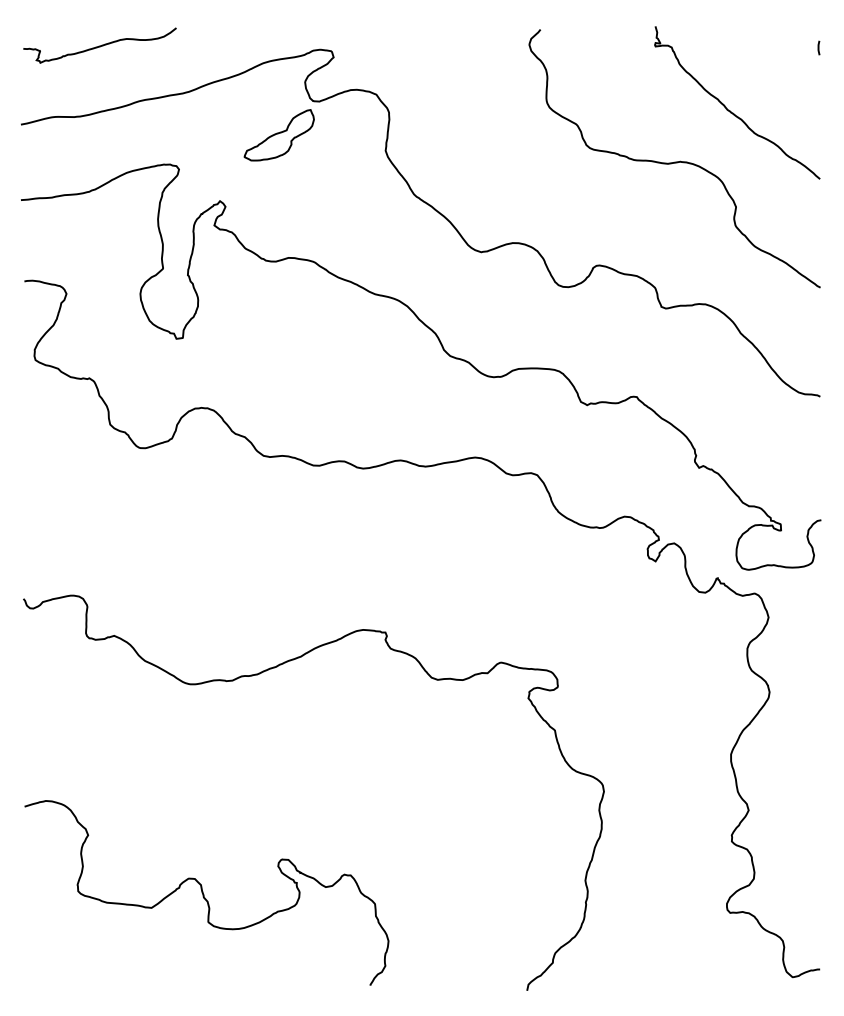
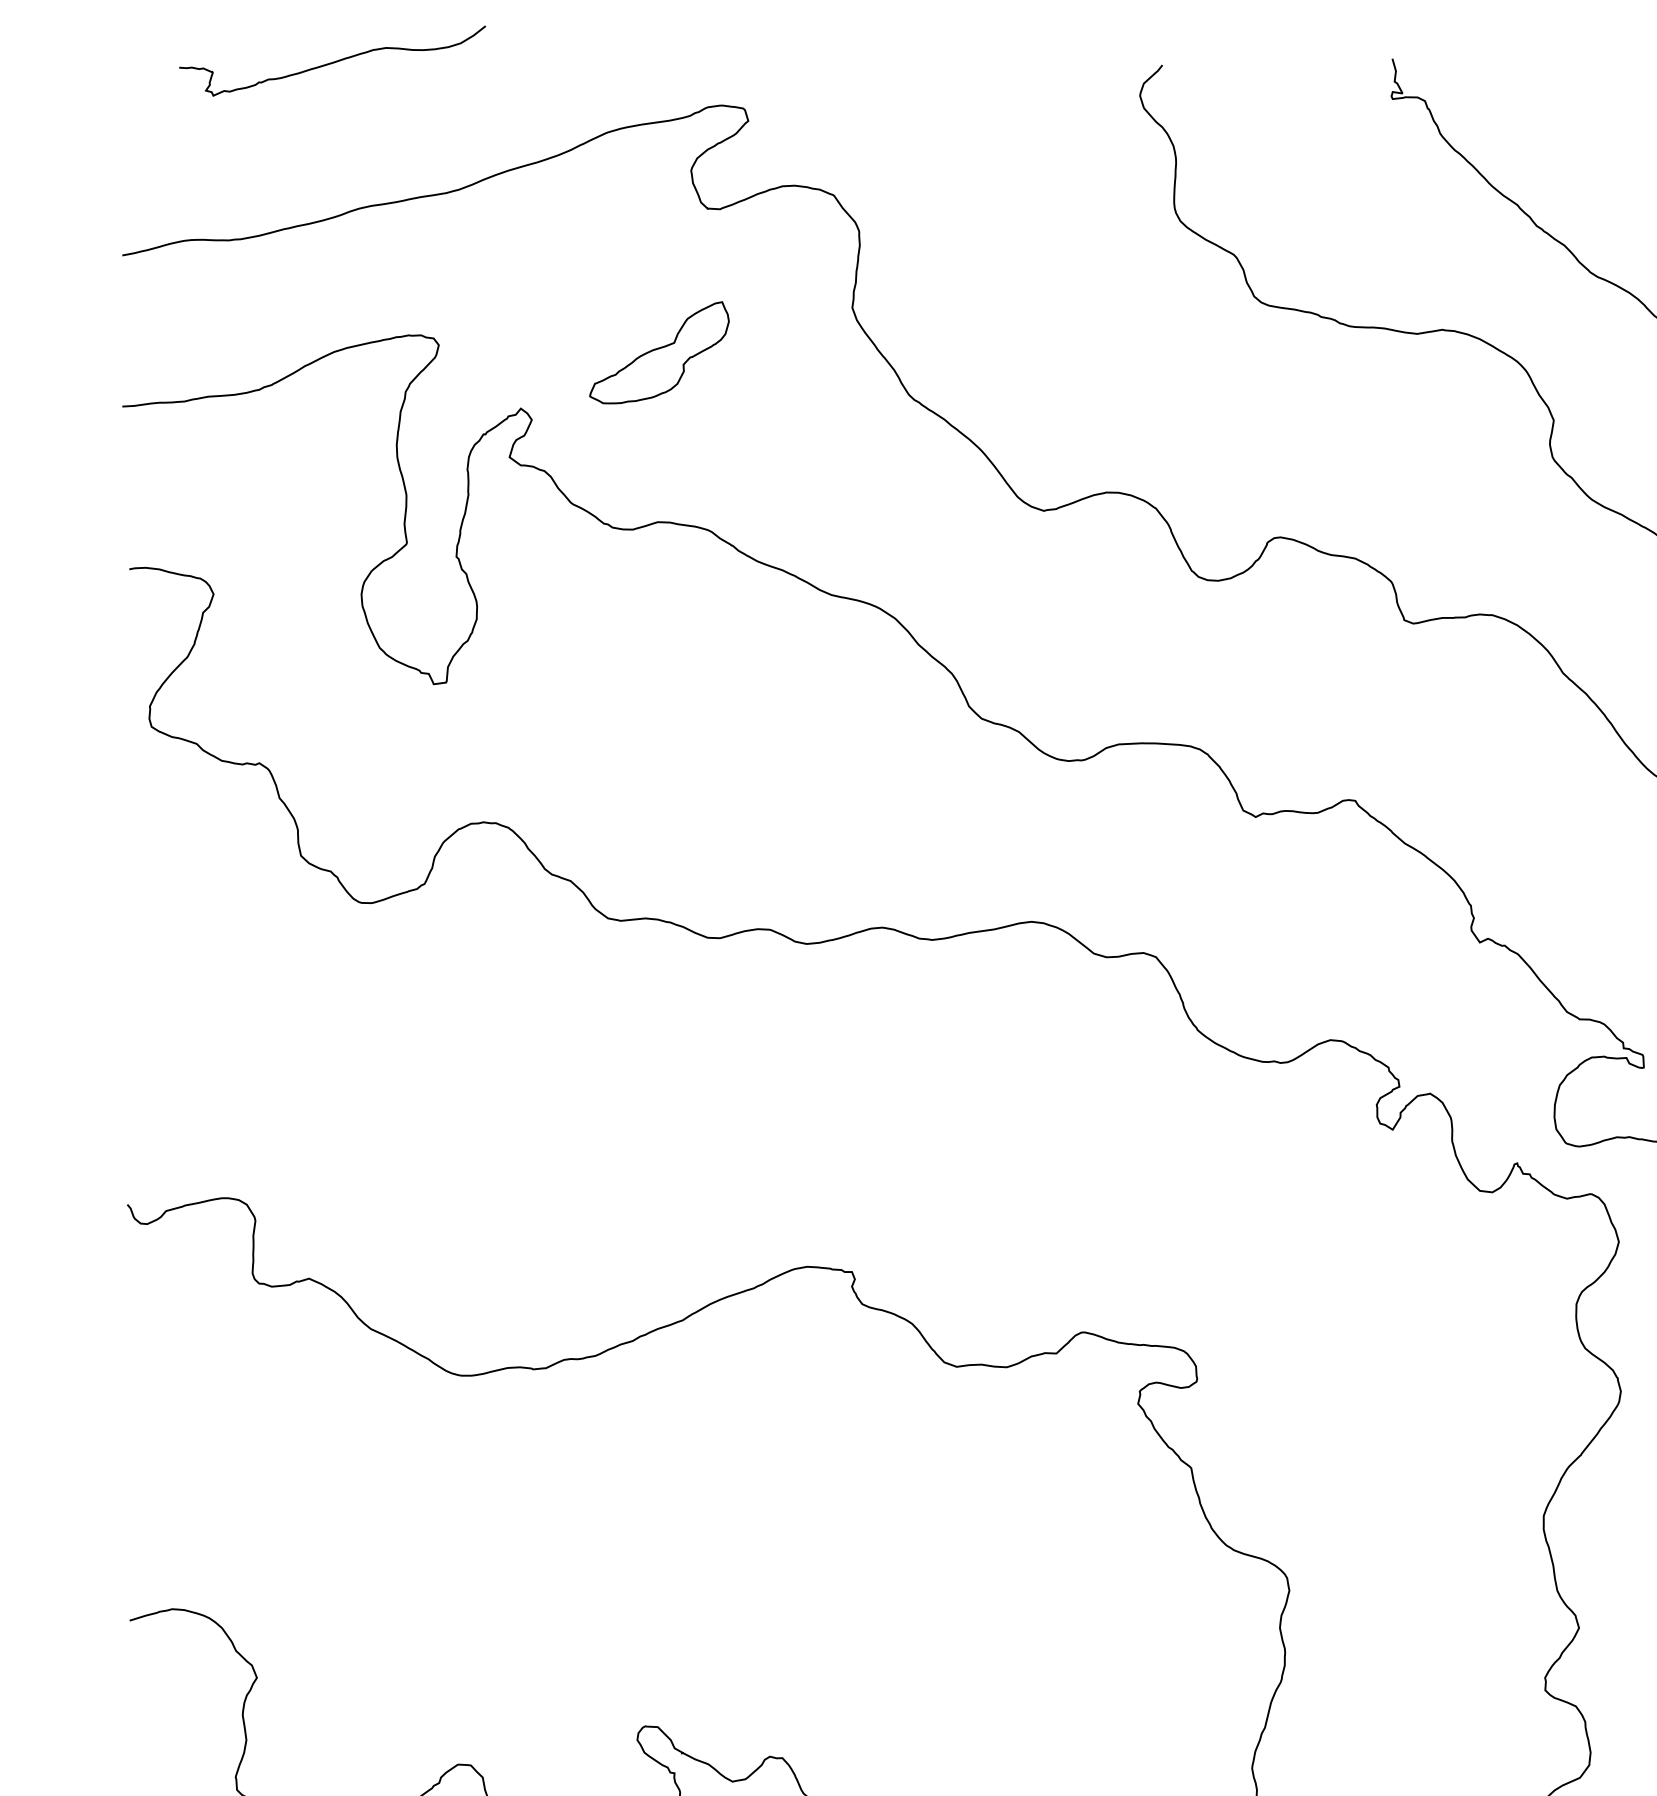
curve: (99, 45) -> (331, 61), moved
part: (278, 135) -> (657, 353), moved

